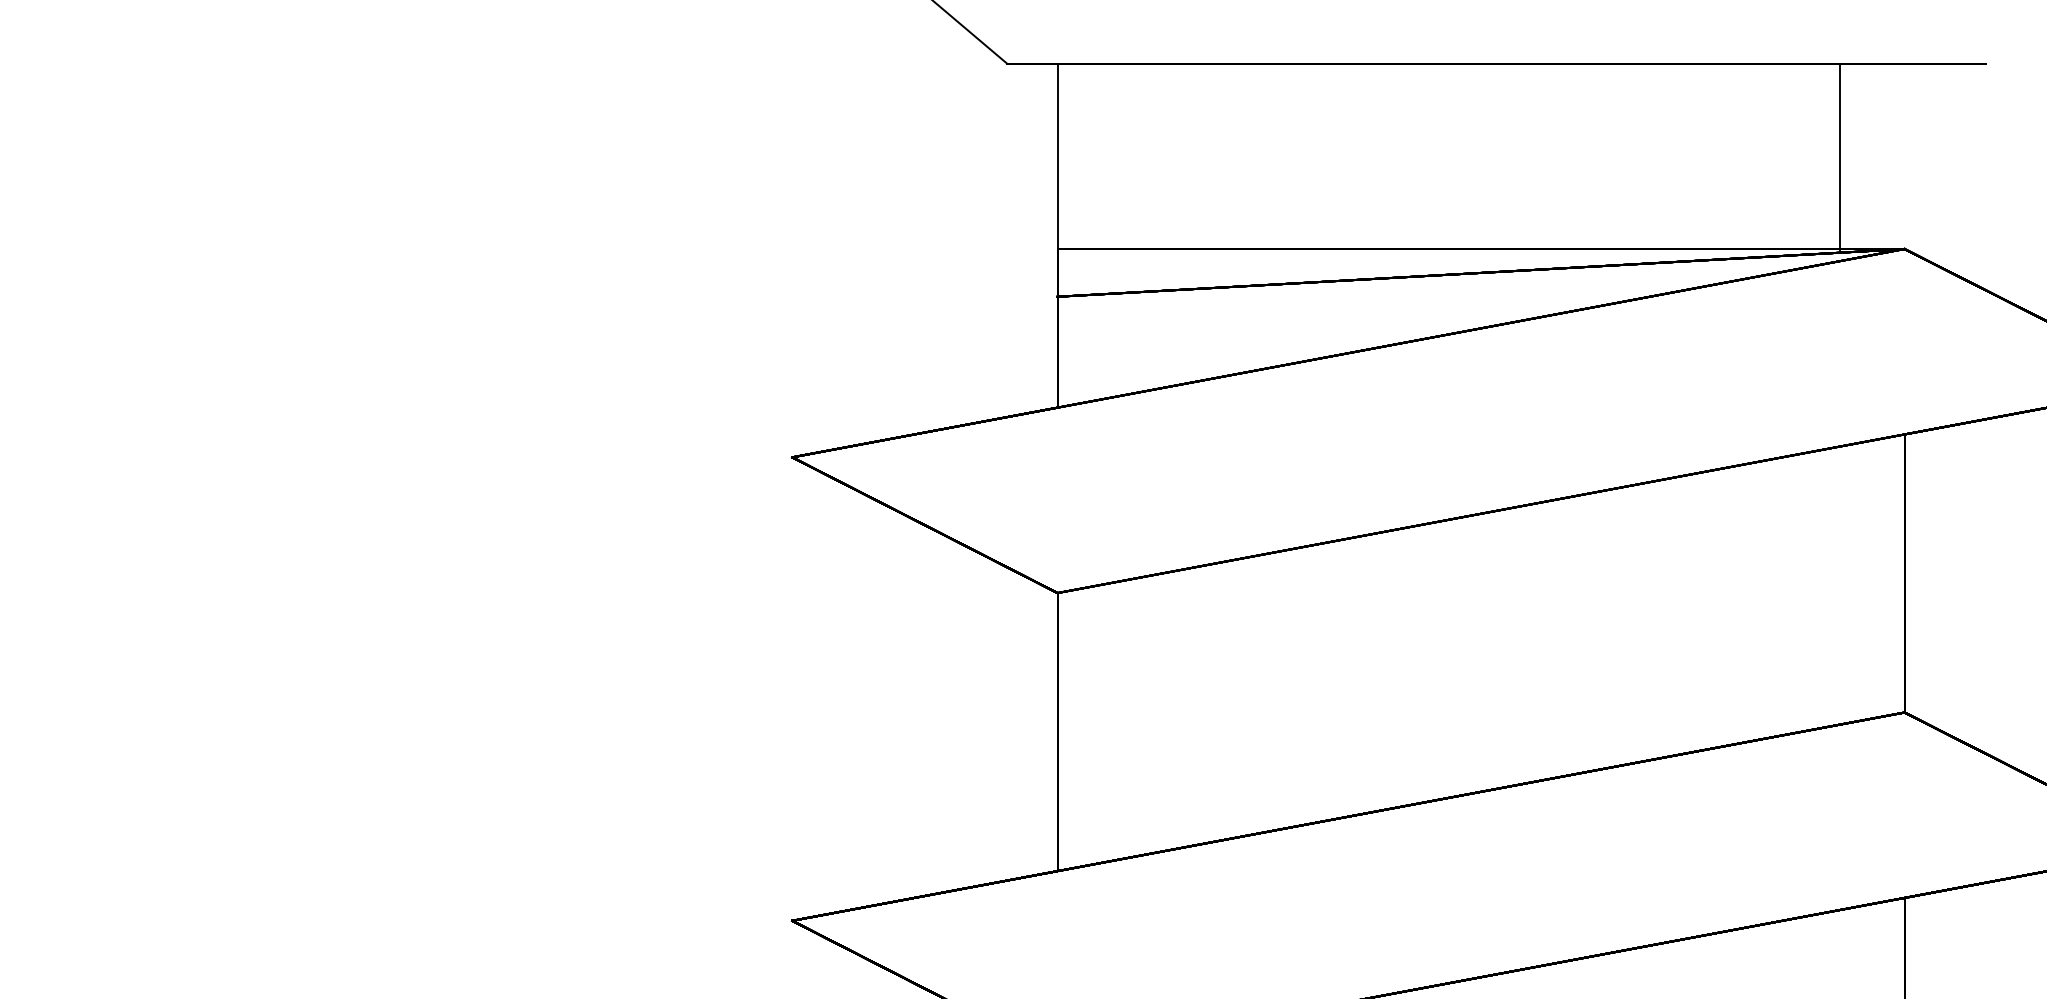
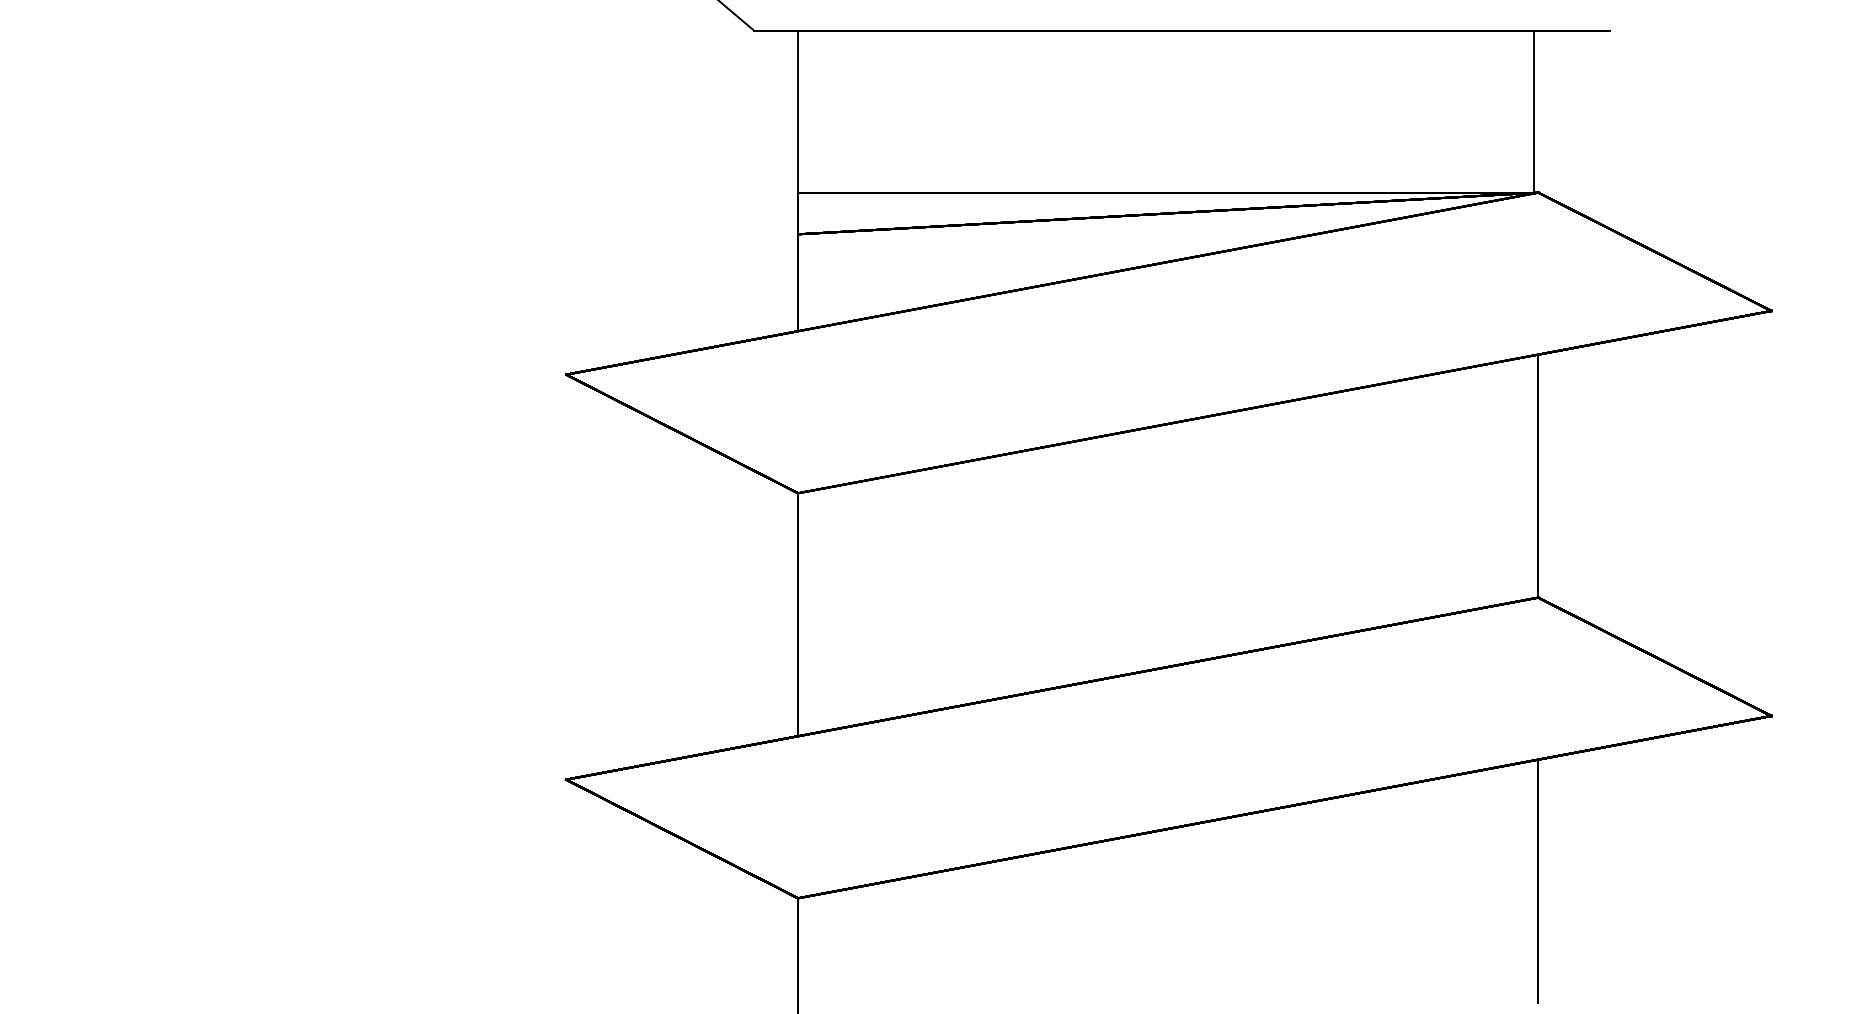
line: (1839, 157) -> (1533, 112), moved

